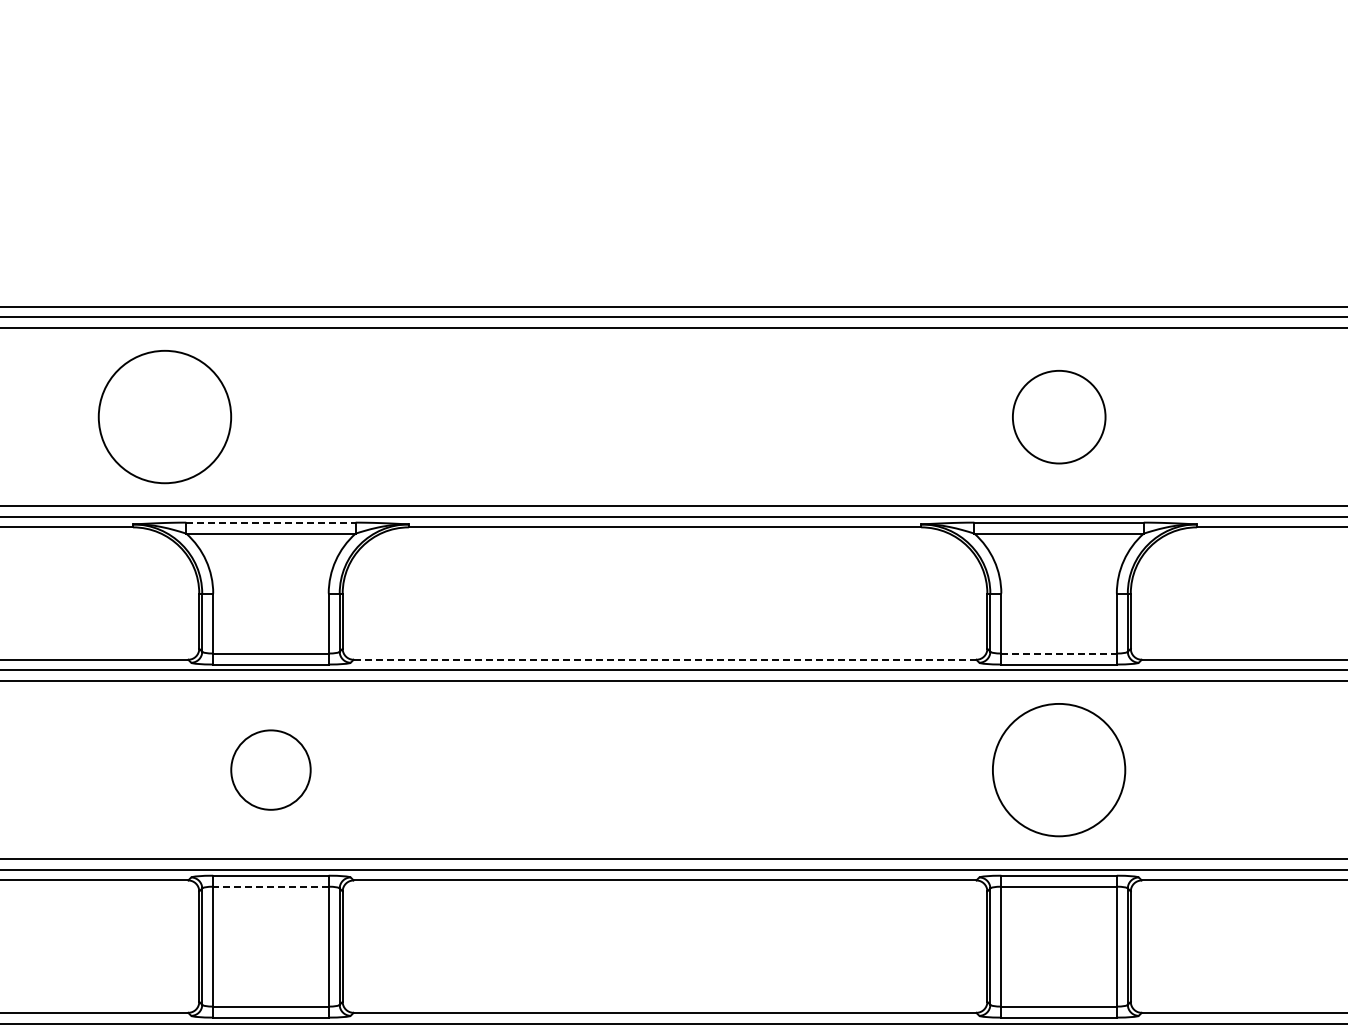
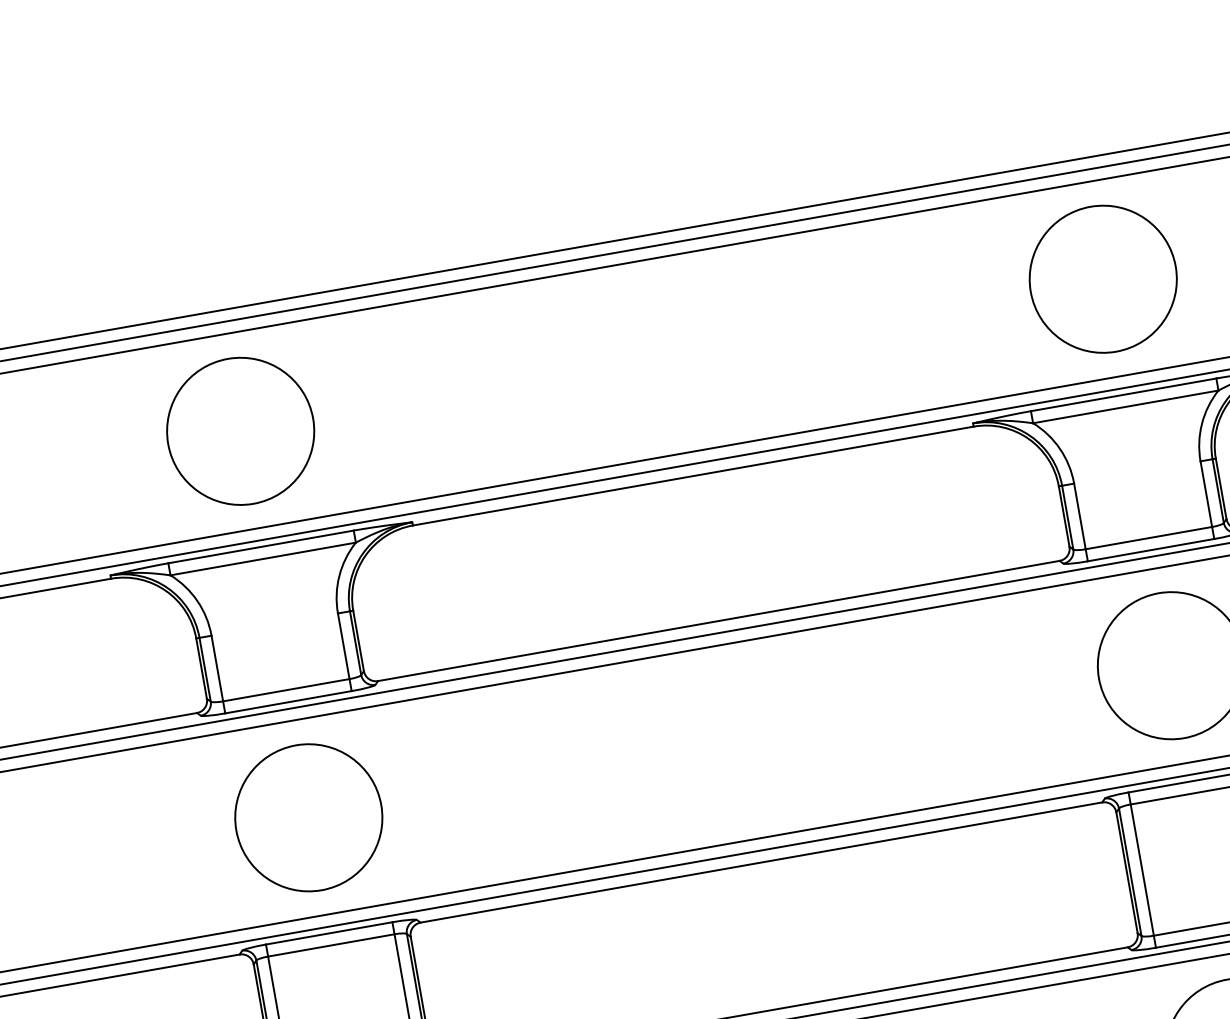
circle: (164, 417) -> (240, 431), moved
circle: (1059, 417) -> (1103, 279), size x1.43
line: (270, 522) -> (260, 546), dashed -> solid
line: (1059, 653) -> (1149, 538), dashed -> solid
line: (665, 659) -> (719, 620), dashed -> solid
circle: (270, 769) -> (308, 817), size x1.67
line: (270, 886) -> (330, 945), dashed -> solid

